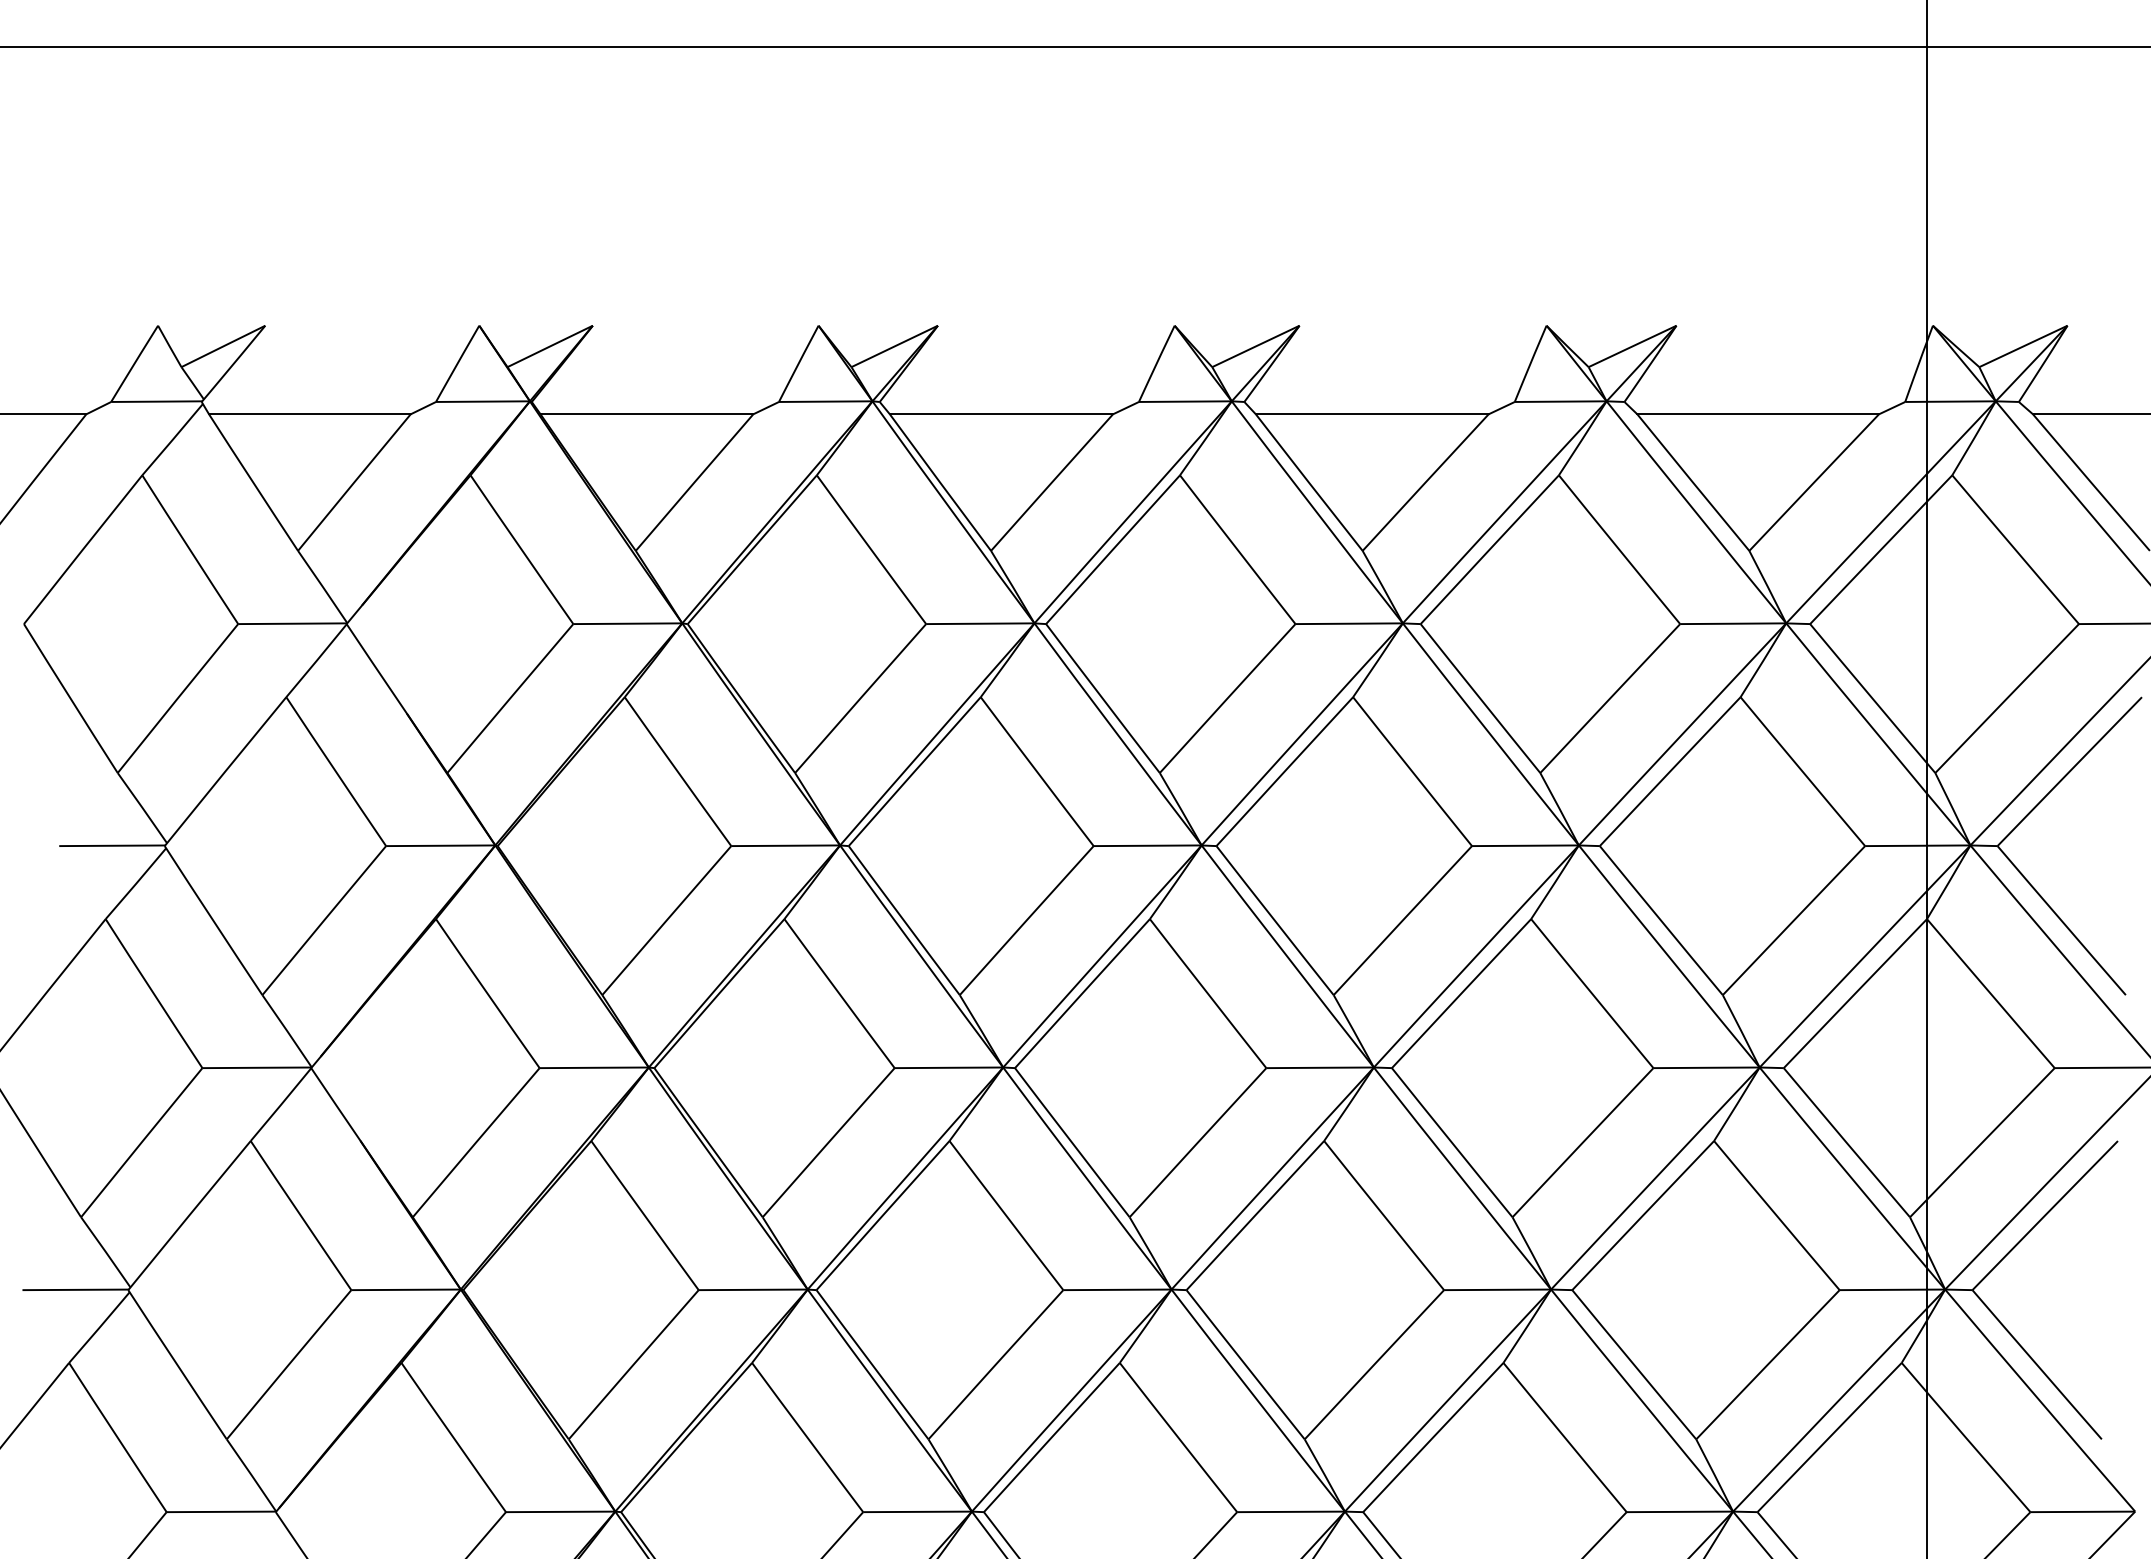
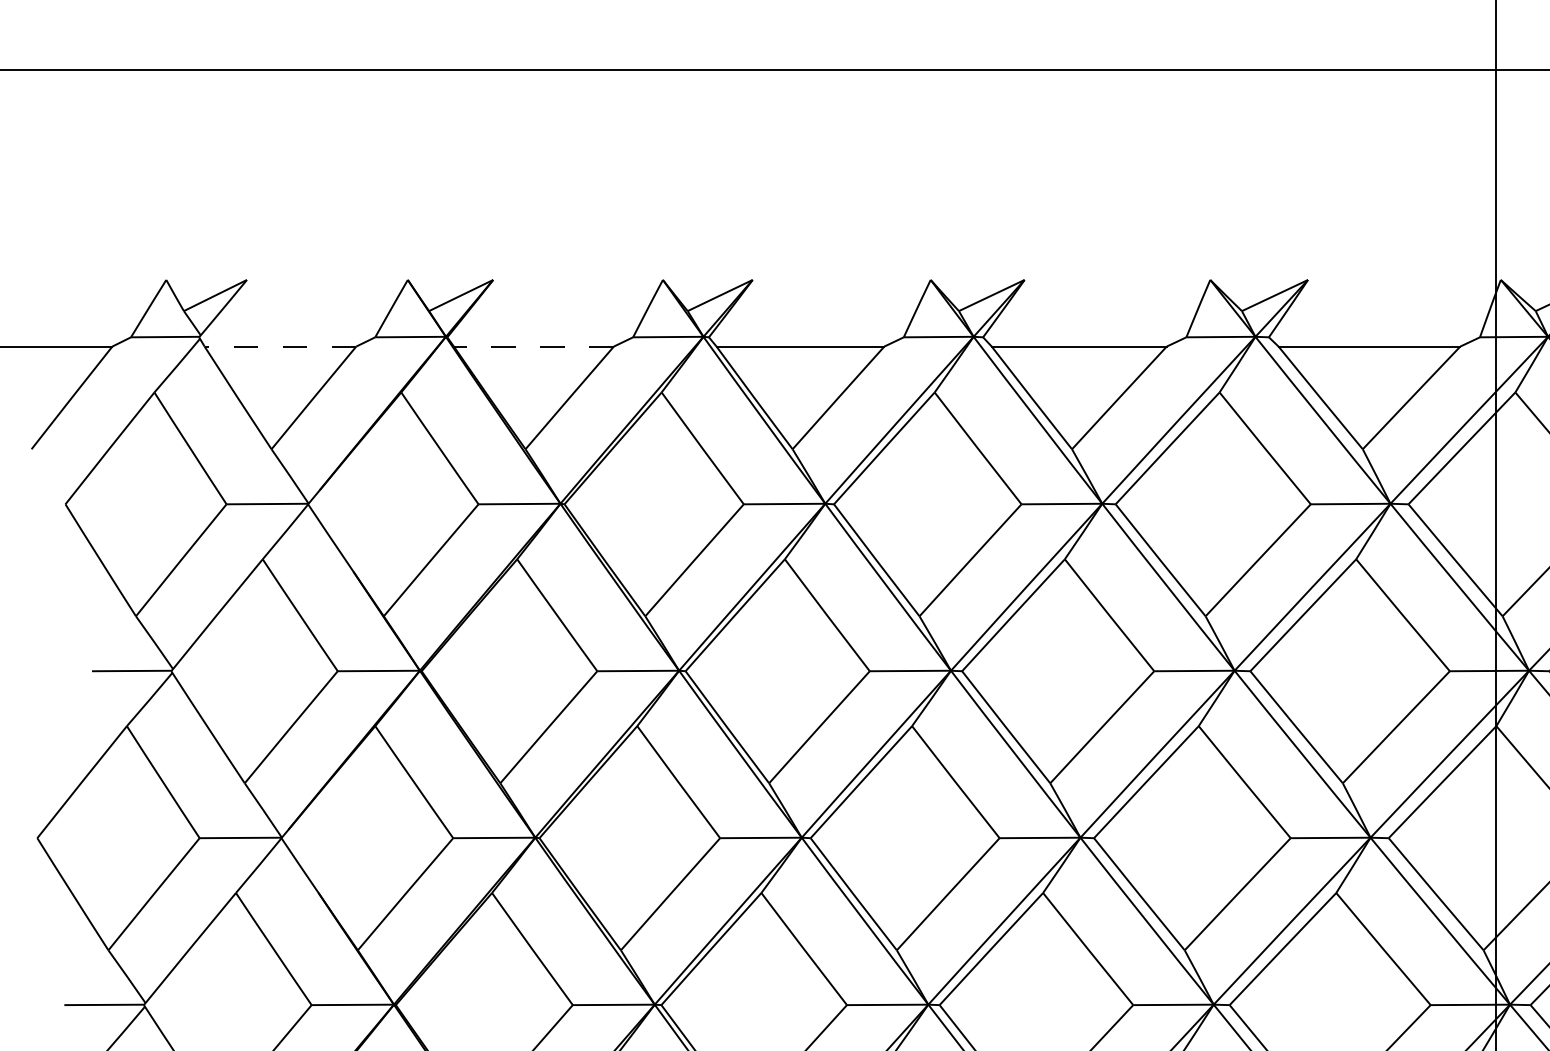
line: (309, 414) -> (280, 346), solid -> dashed
line: (646, 414) -> (533, 346), solid -> dashed

